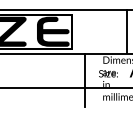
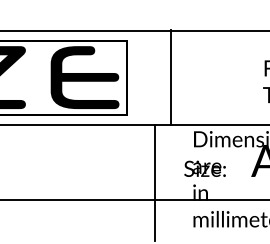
line: (126, 31) -> (170, 77), moved

